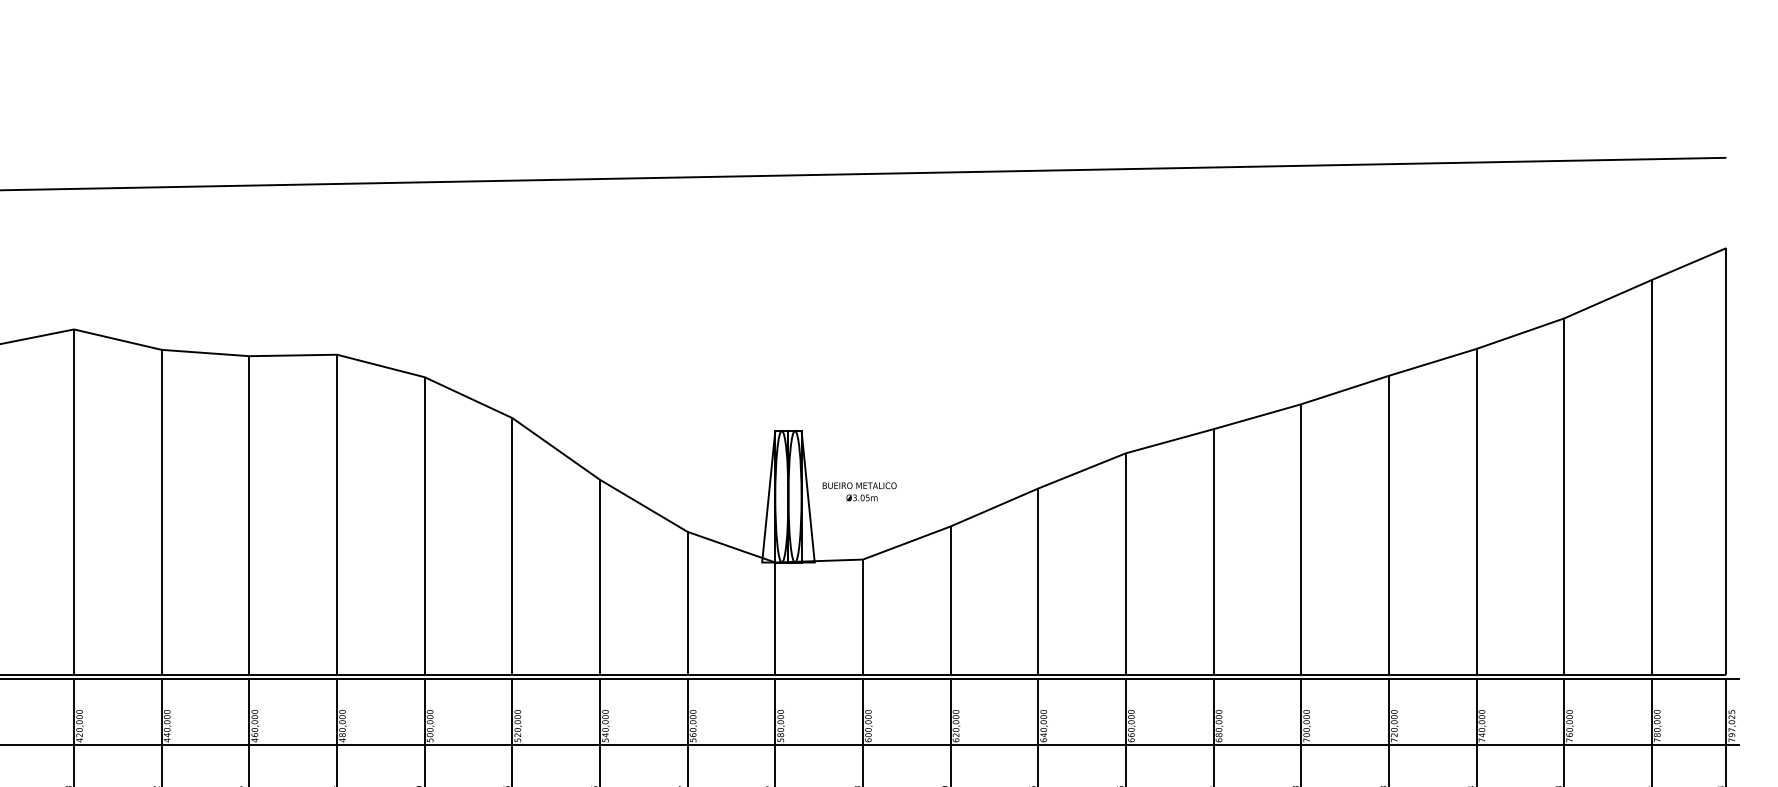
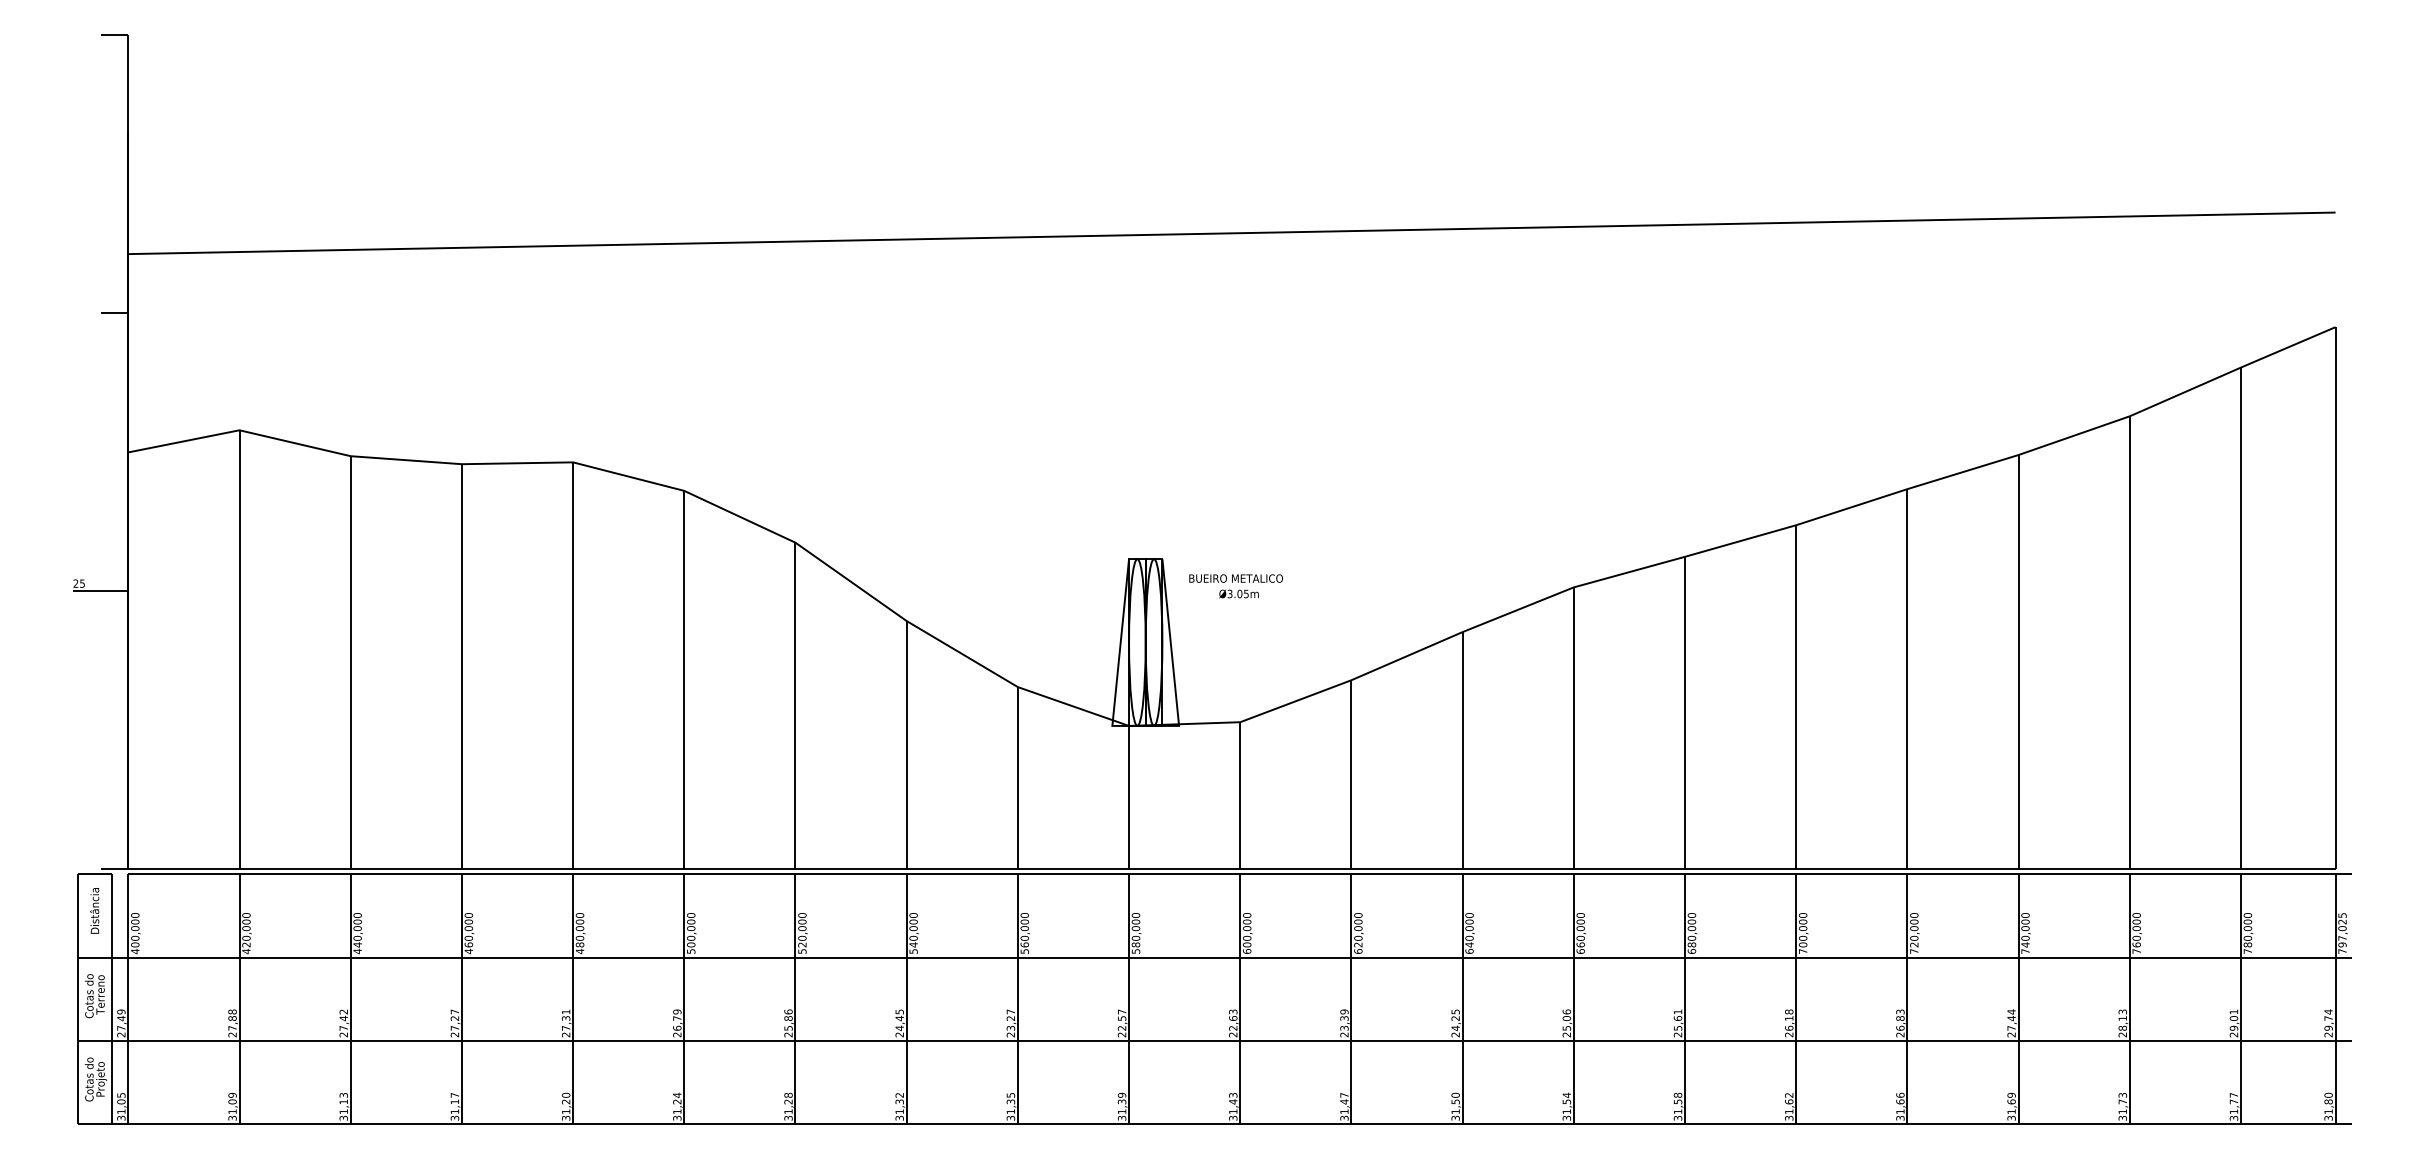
text: (859, 492) -> (1235, 586), moved

